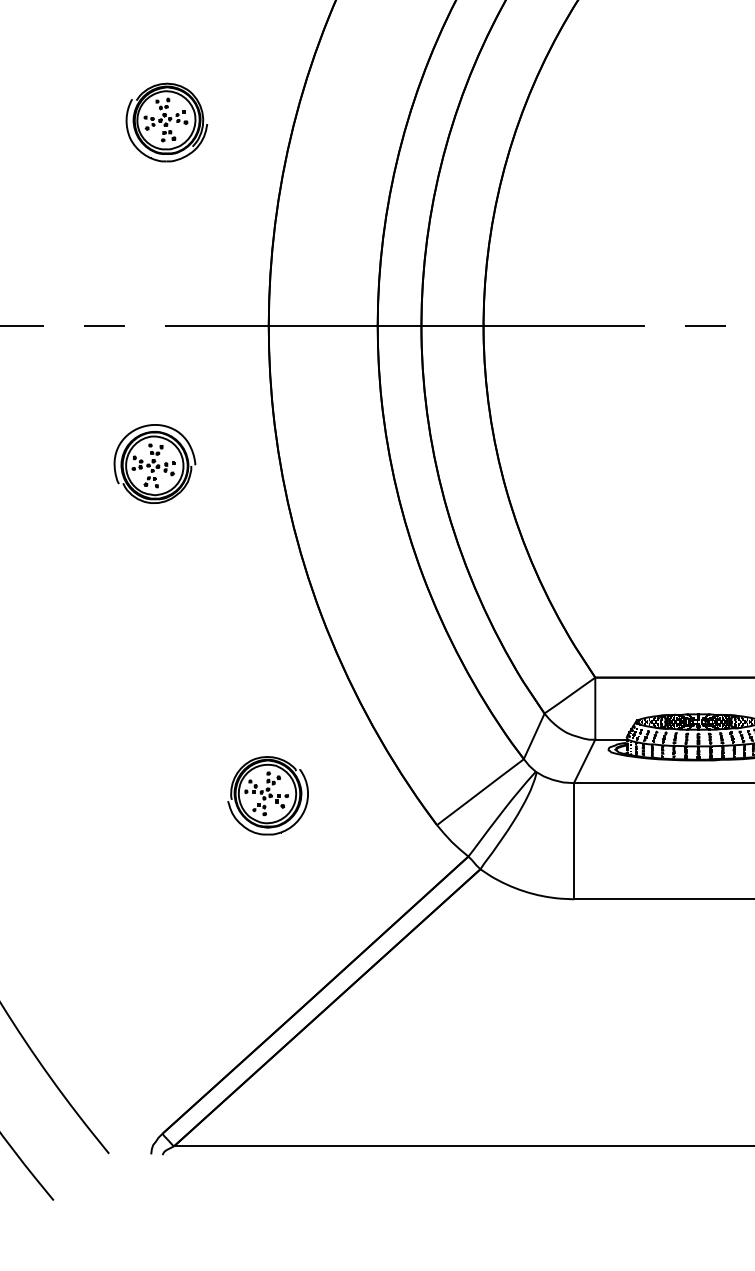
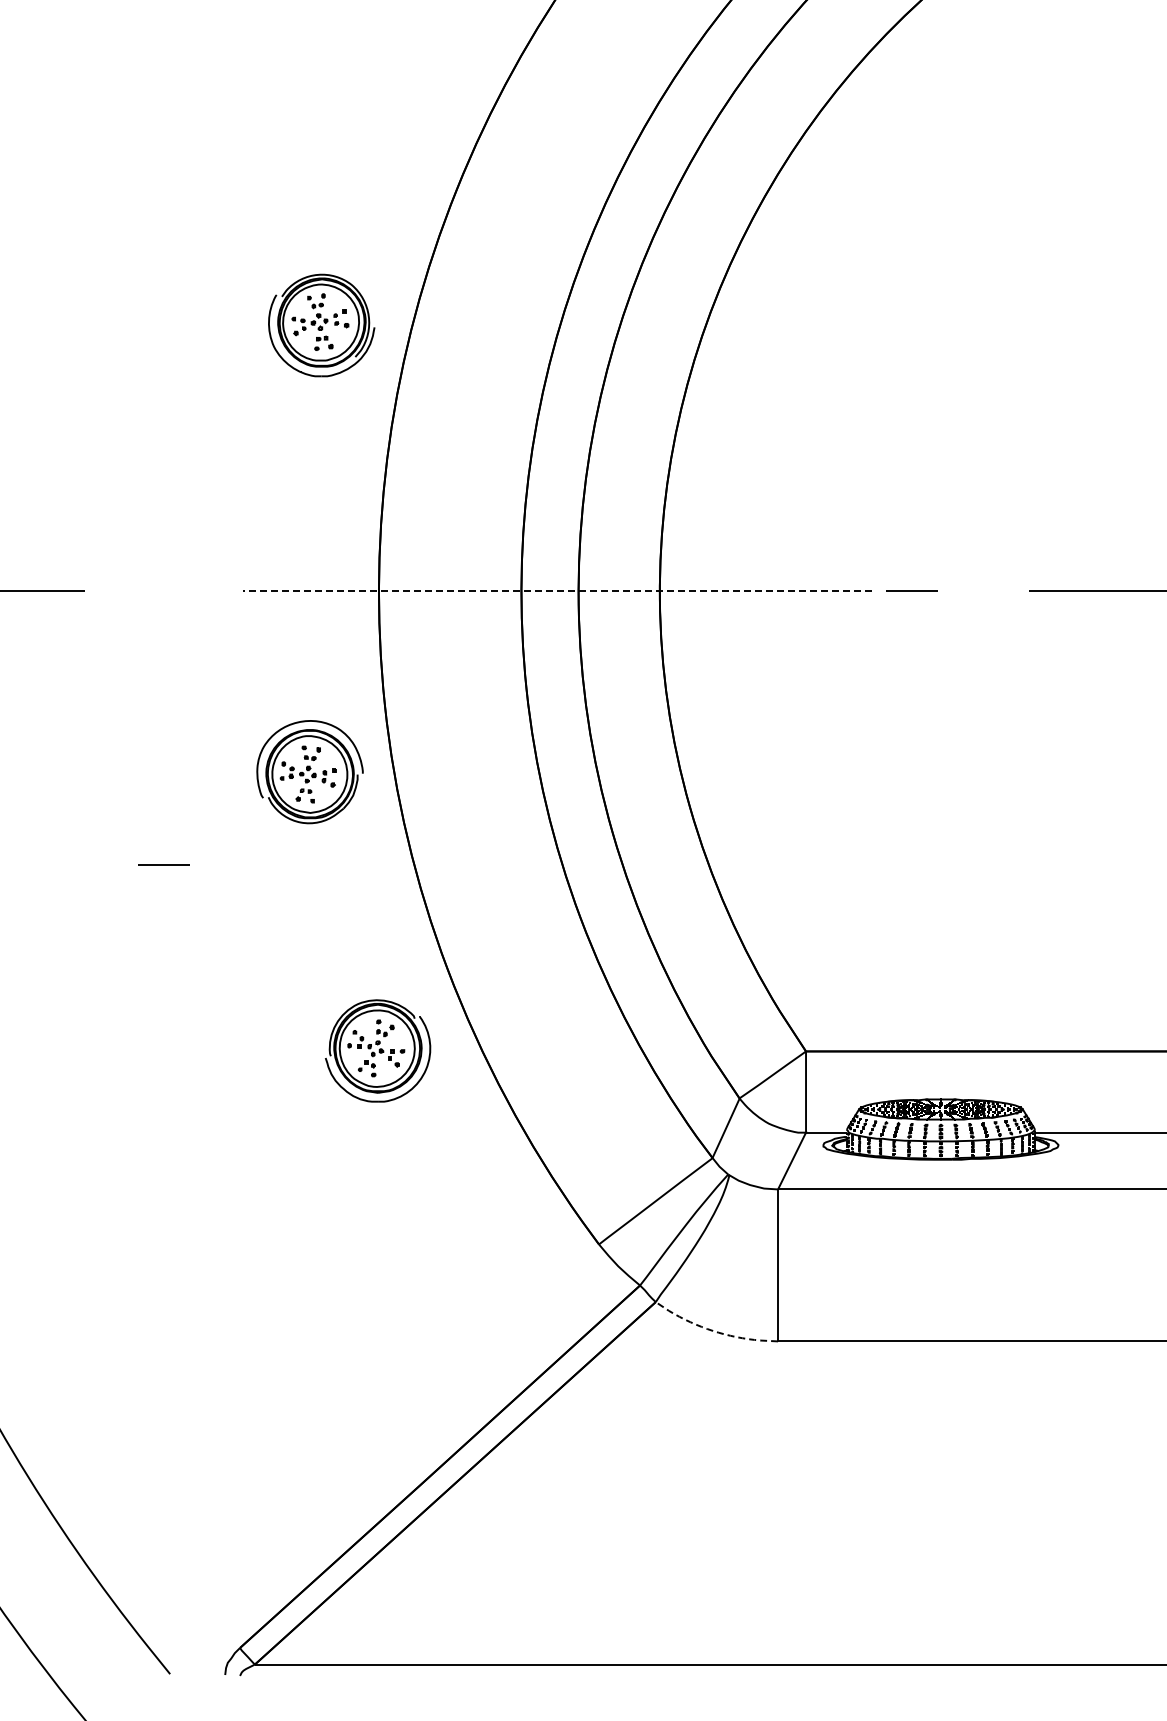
part: (166, 122) -> (321, 325), moved
line: (104, 325) -> (163, 864), moved
line: (404, 325) -> (556, 591), solid -> dashed
line: (705, 325) -> (911, 590), moved
part: (154, 464) -> (309, 772), moved
part: (268, 795) -> (378, 1050), moved
line: (524, 890) -> (713, 1330), solid -> dashed

